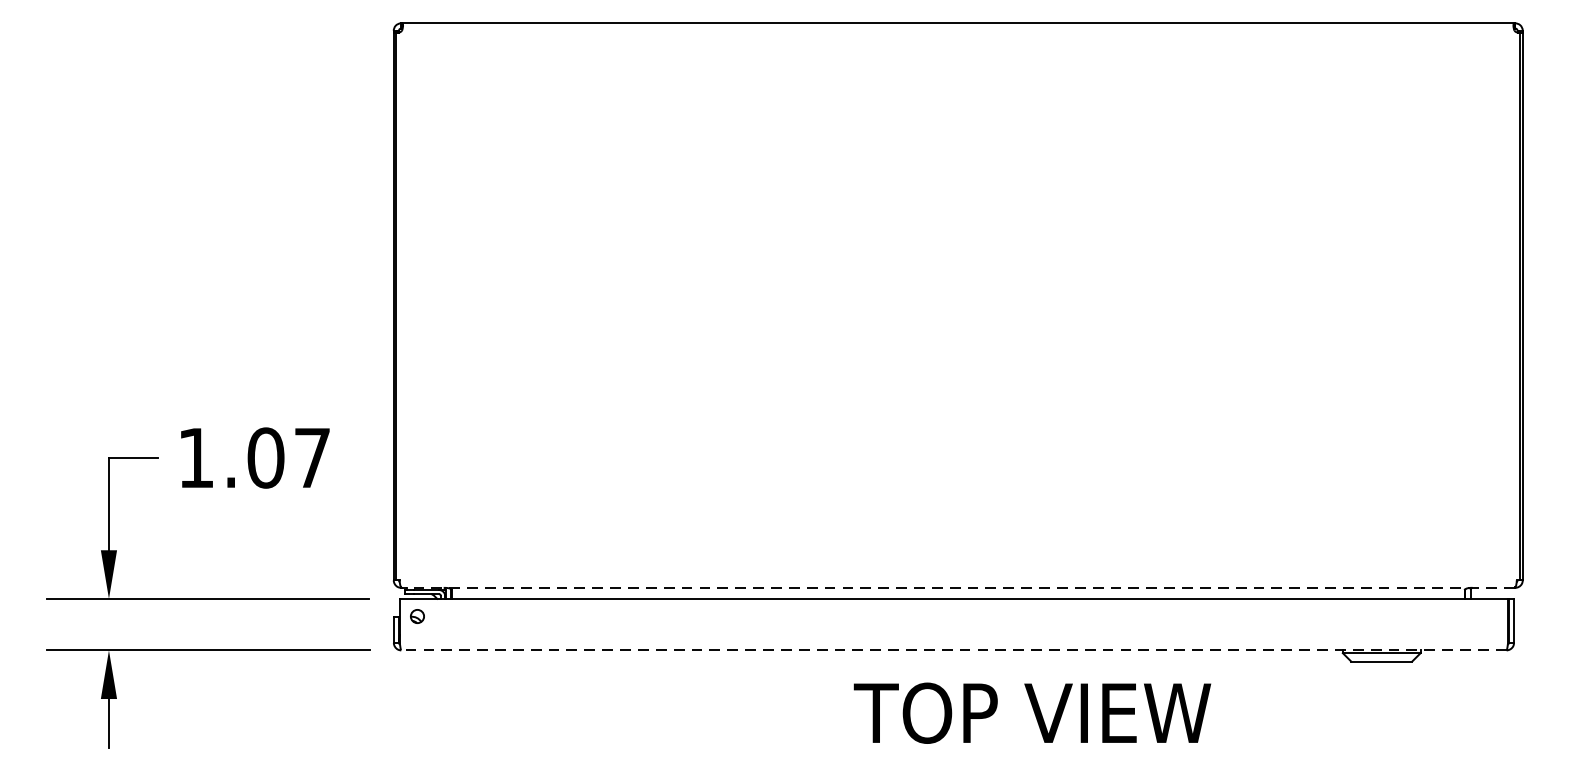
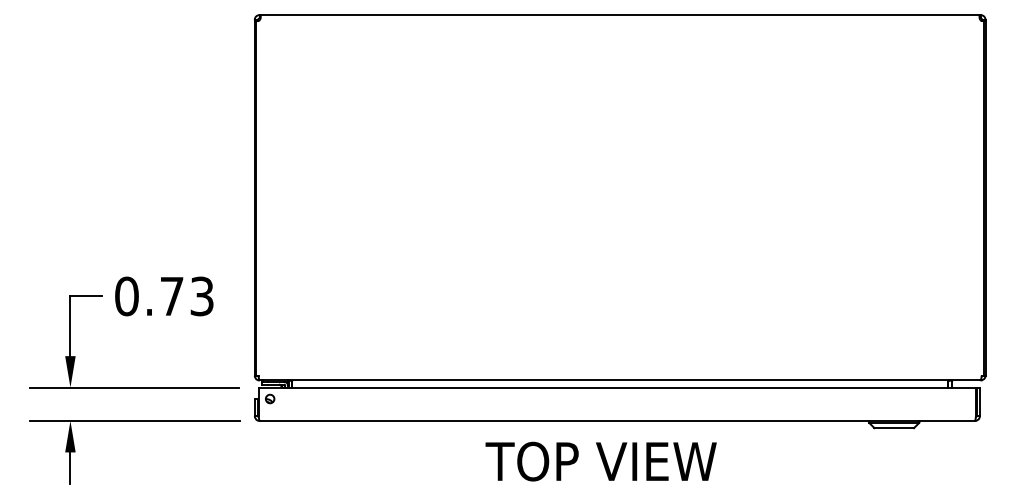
text: (254, 458) -> (164, 296), 1.07 -> 0.73
line: (957, 587) -> (619, 380), dashed -> solid
line: (954, 649) -> (617, 420), dashed -> solid
text: (1031, 713) -> (600, 461), moved

